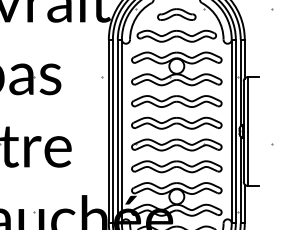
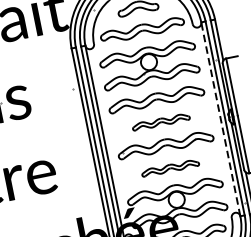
part: (176, 122) -> (160, 121), size x0.6
line: (231, 131) -> (220, 119), solid -> dashed
part: (176, 166) -> (169, 167), size x0.6

